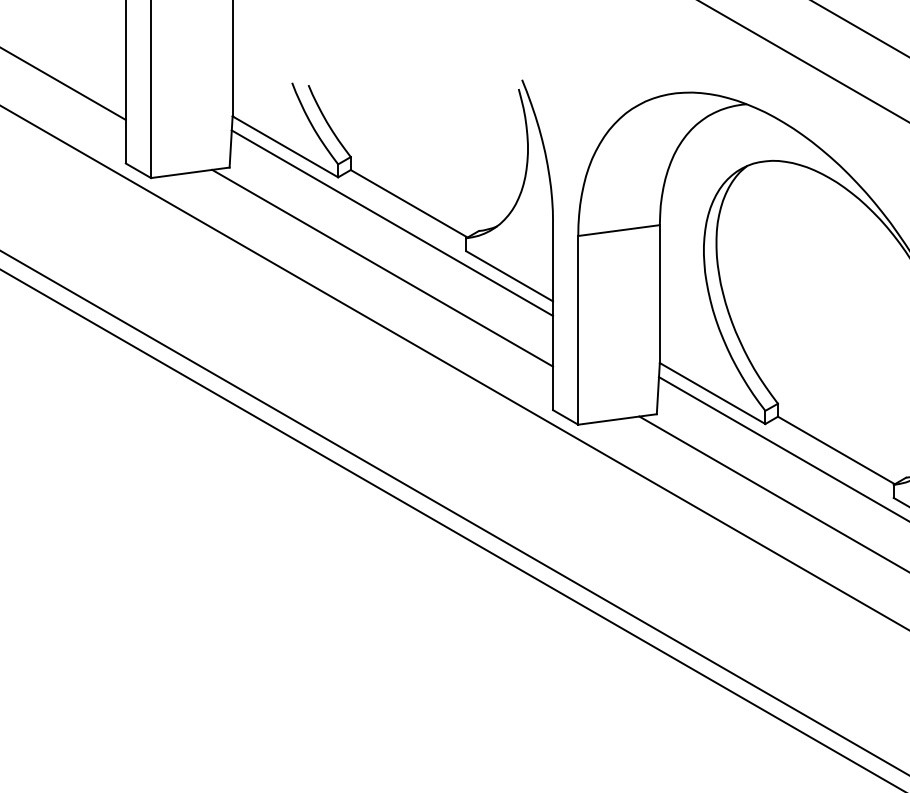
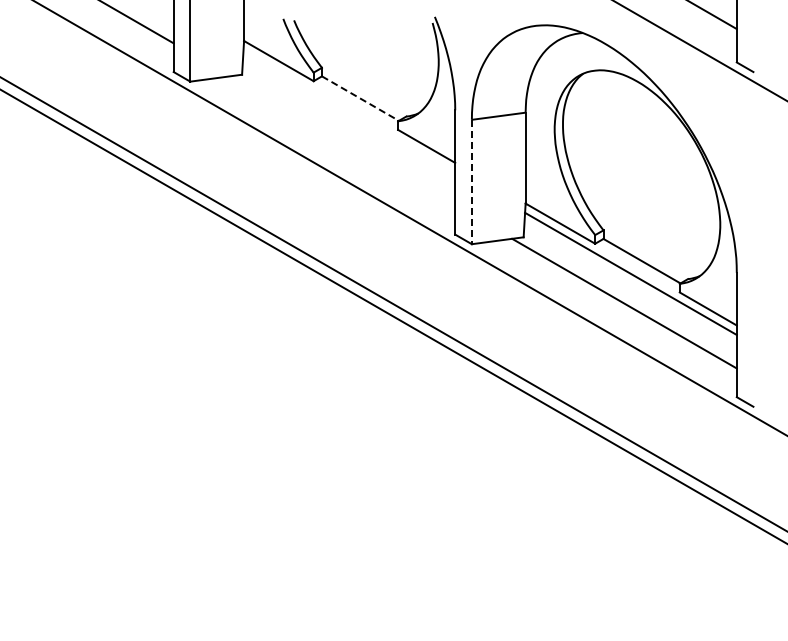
line: (409, 203) -> (360, 98), solid -> dashed
line: (392, 223) -> (349, 111), removed
line: (381, 267) -> (342, 140), removed
line: (577, 331) -> (471, 182), solid -> dashed

